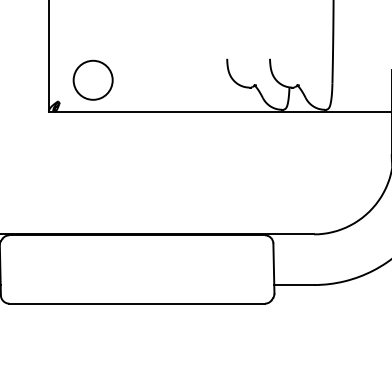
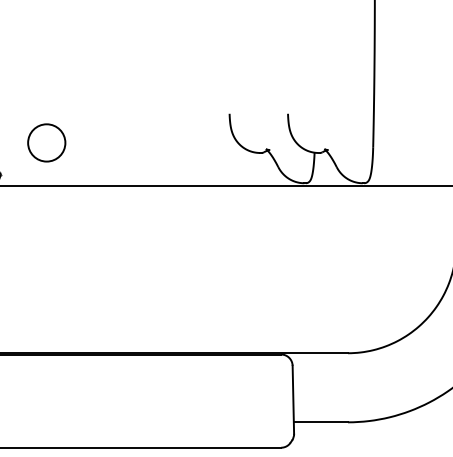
circle: (92, 79) -> (45, 141), size x0.7

